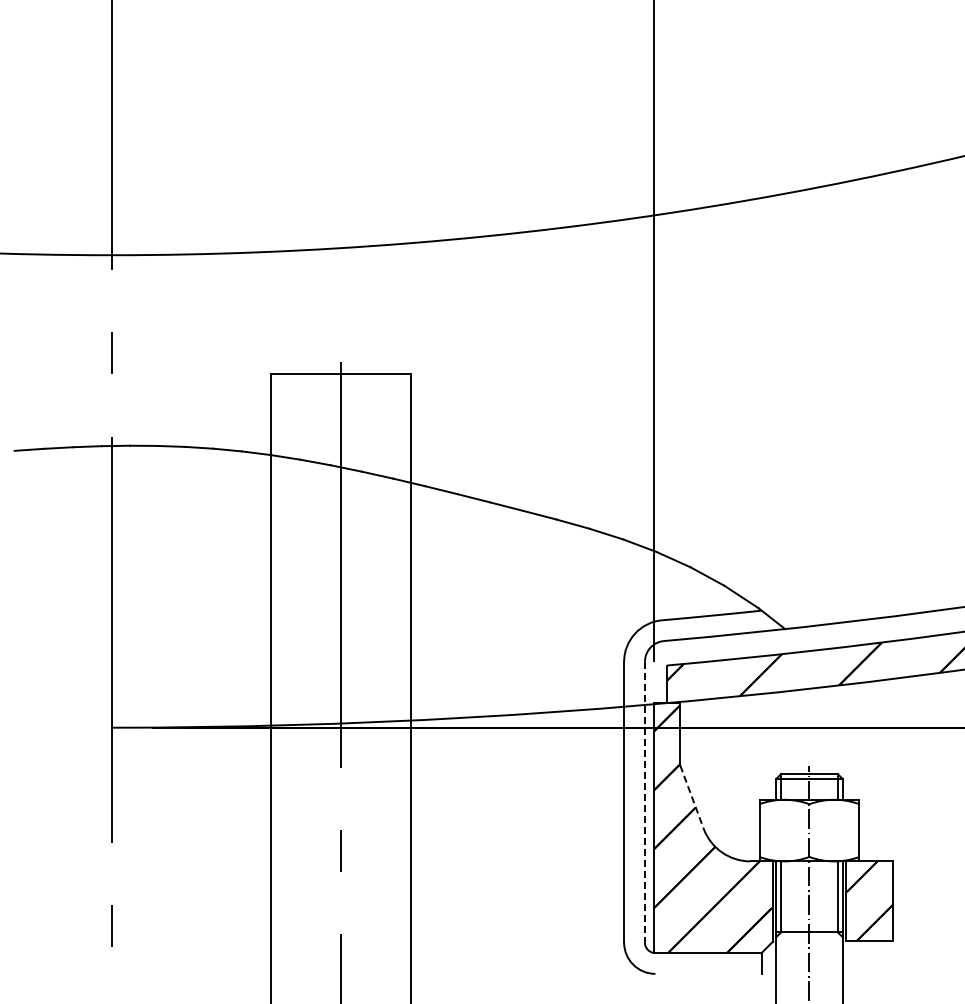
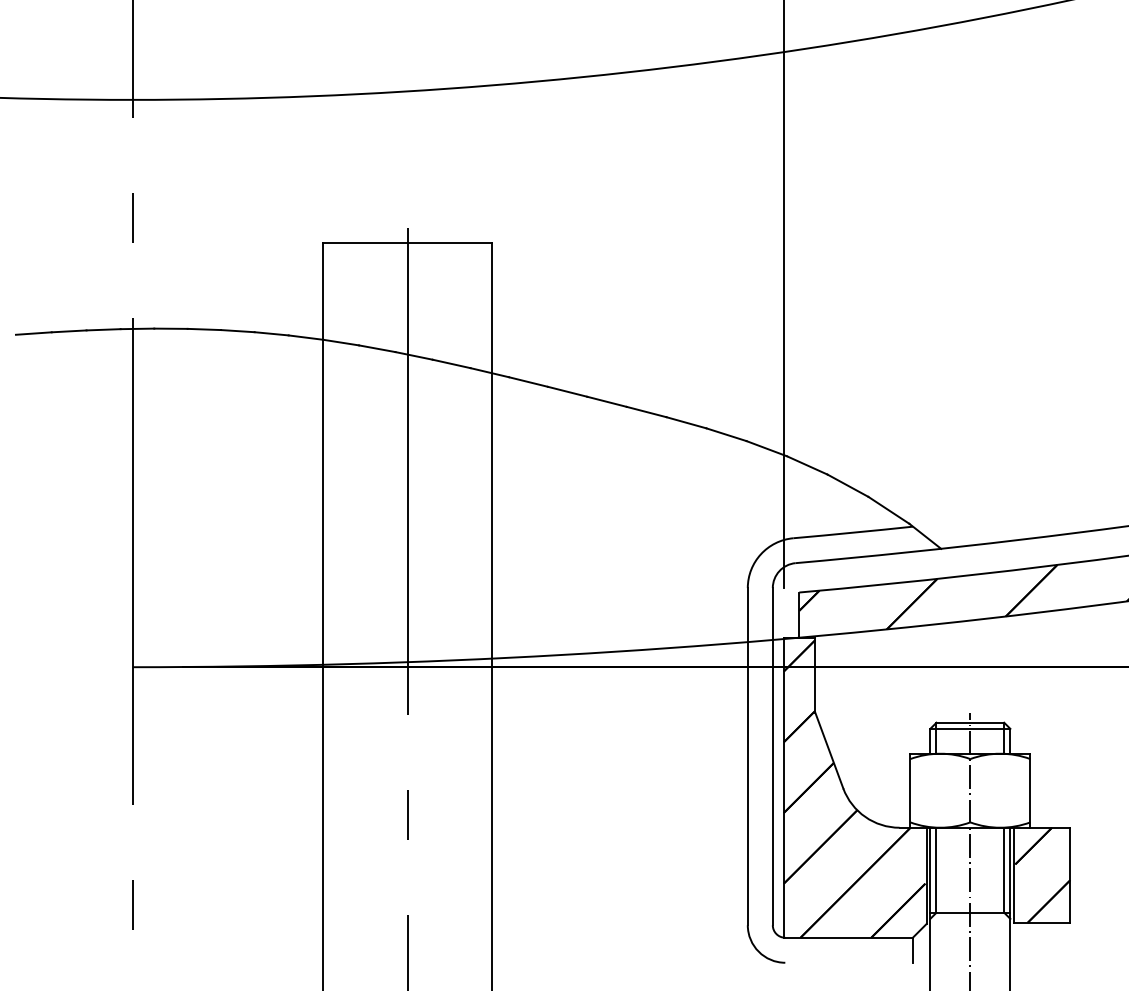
line: (692, 797) -> (829, 750), dashed -> solid
line: (644, 802) -> (772, 757), dashed -> solid

